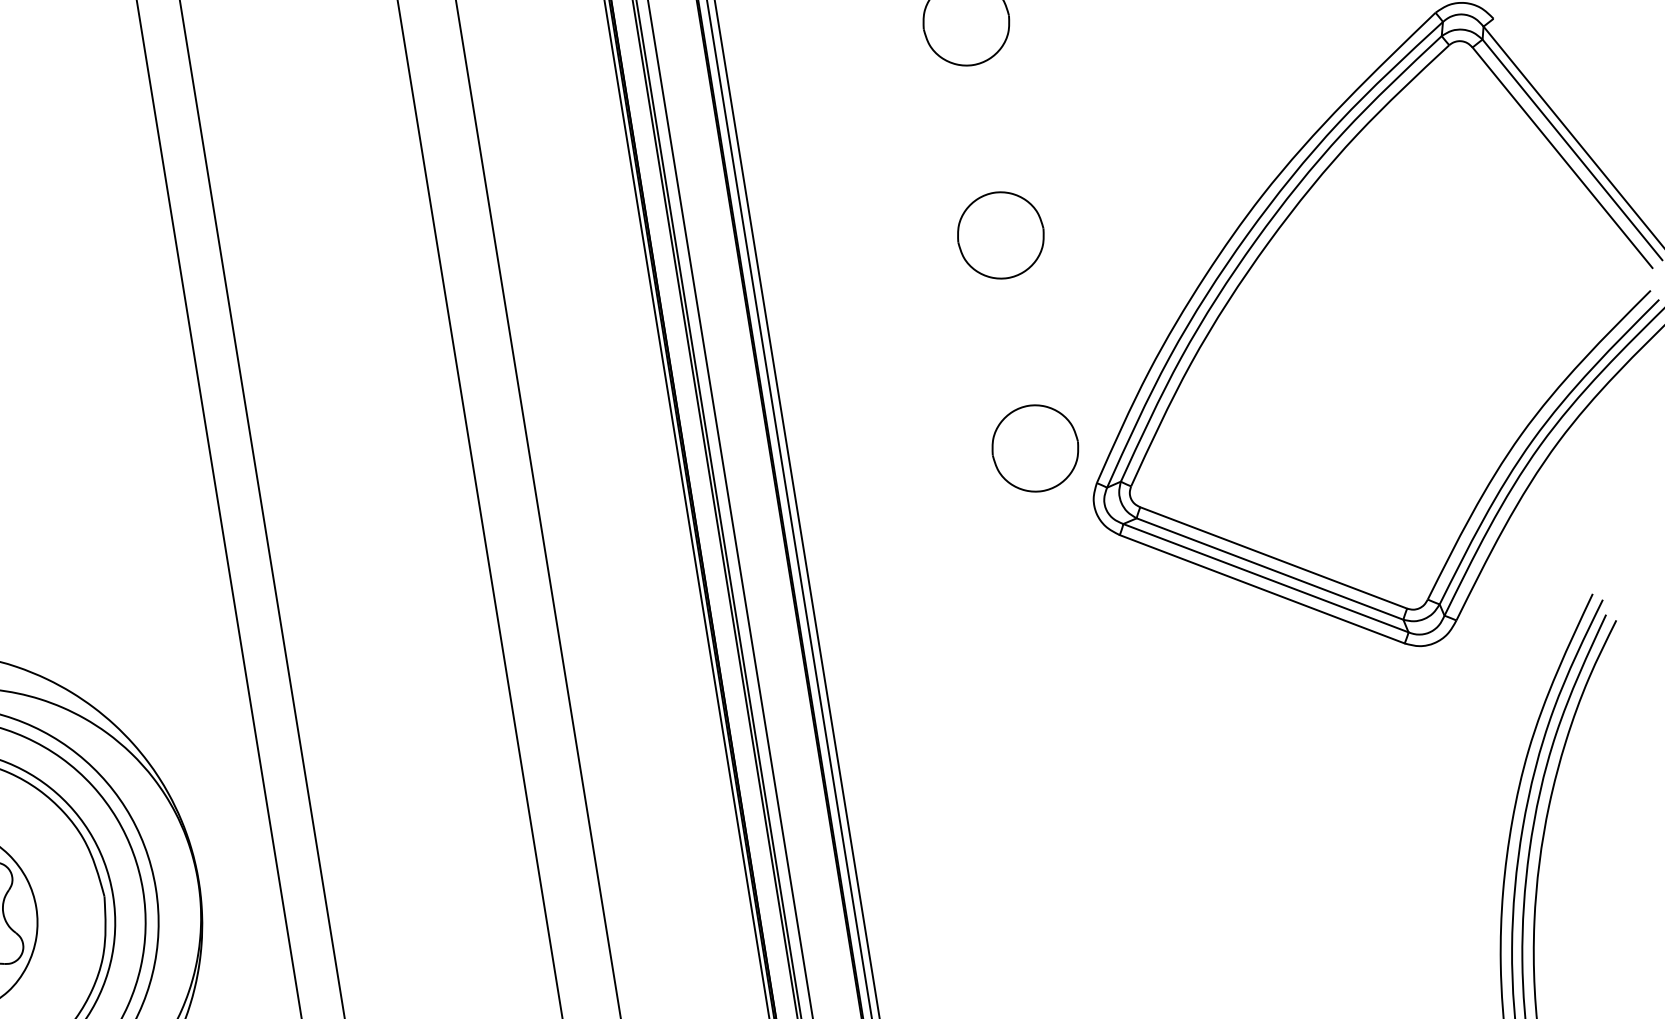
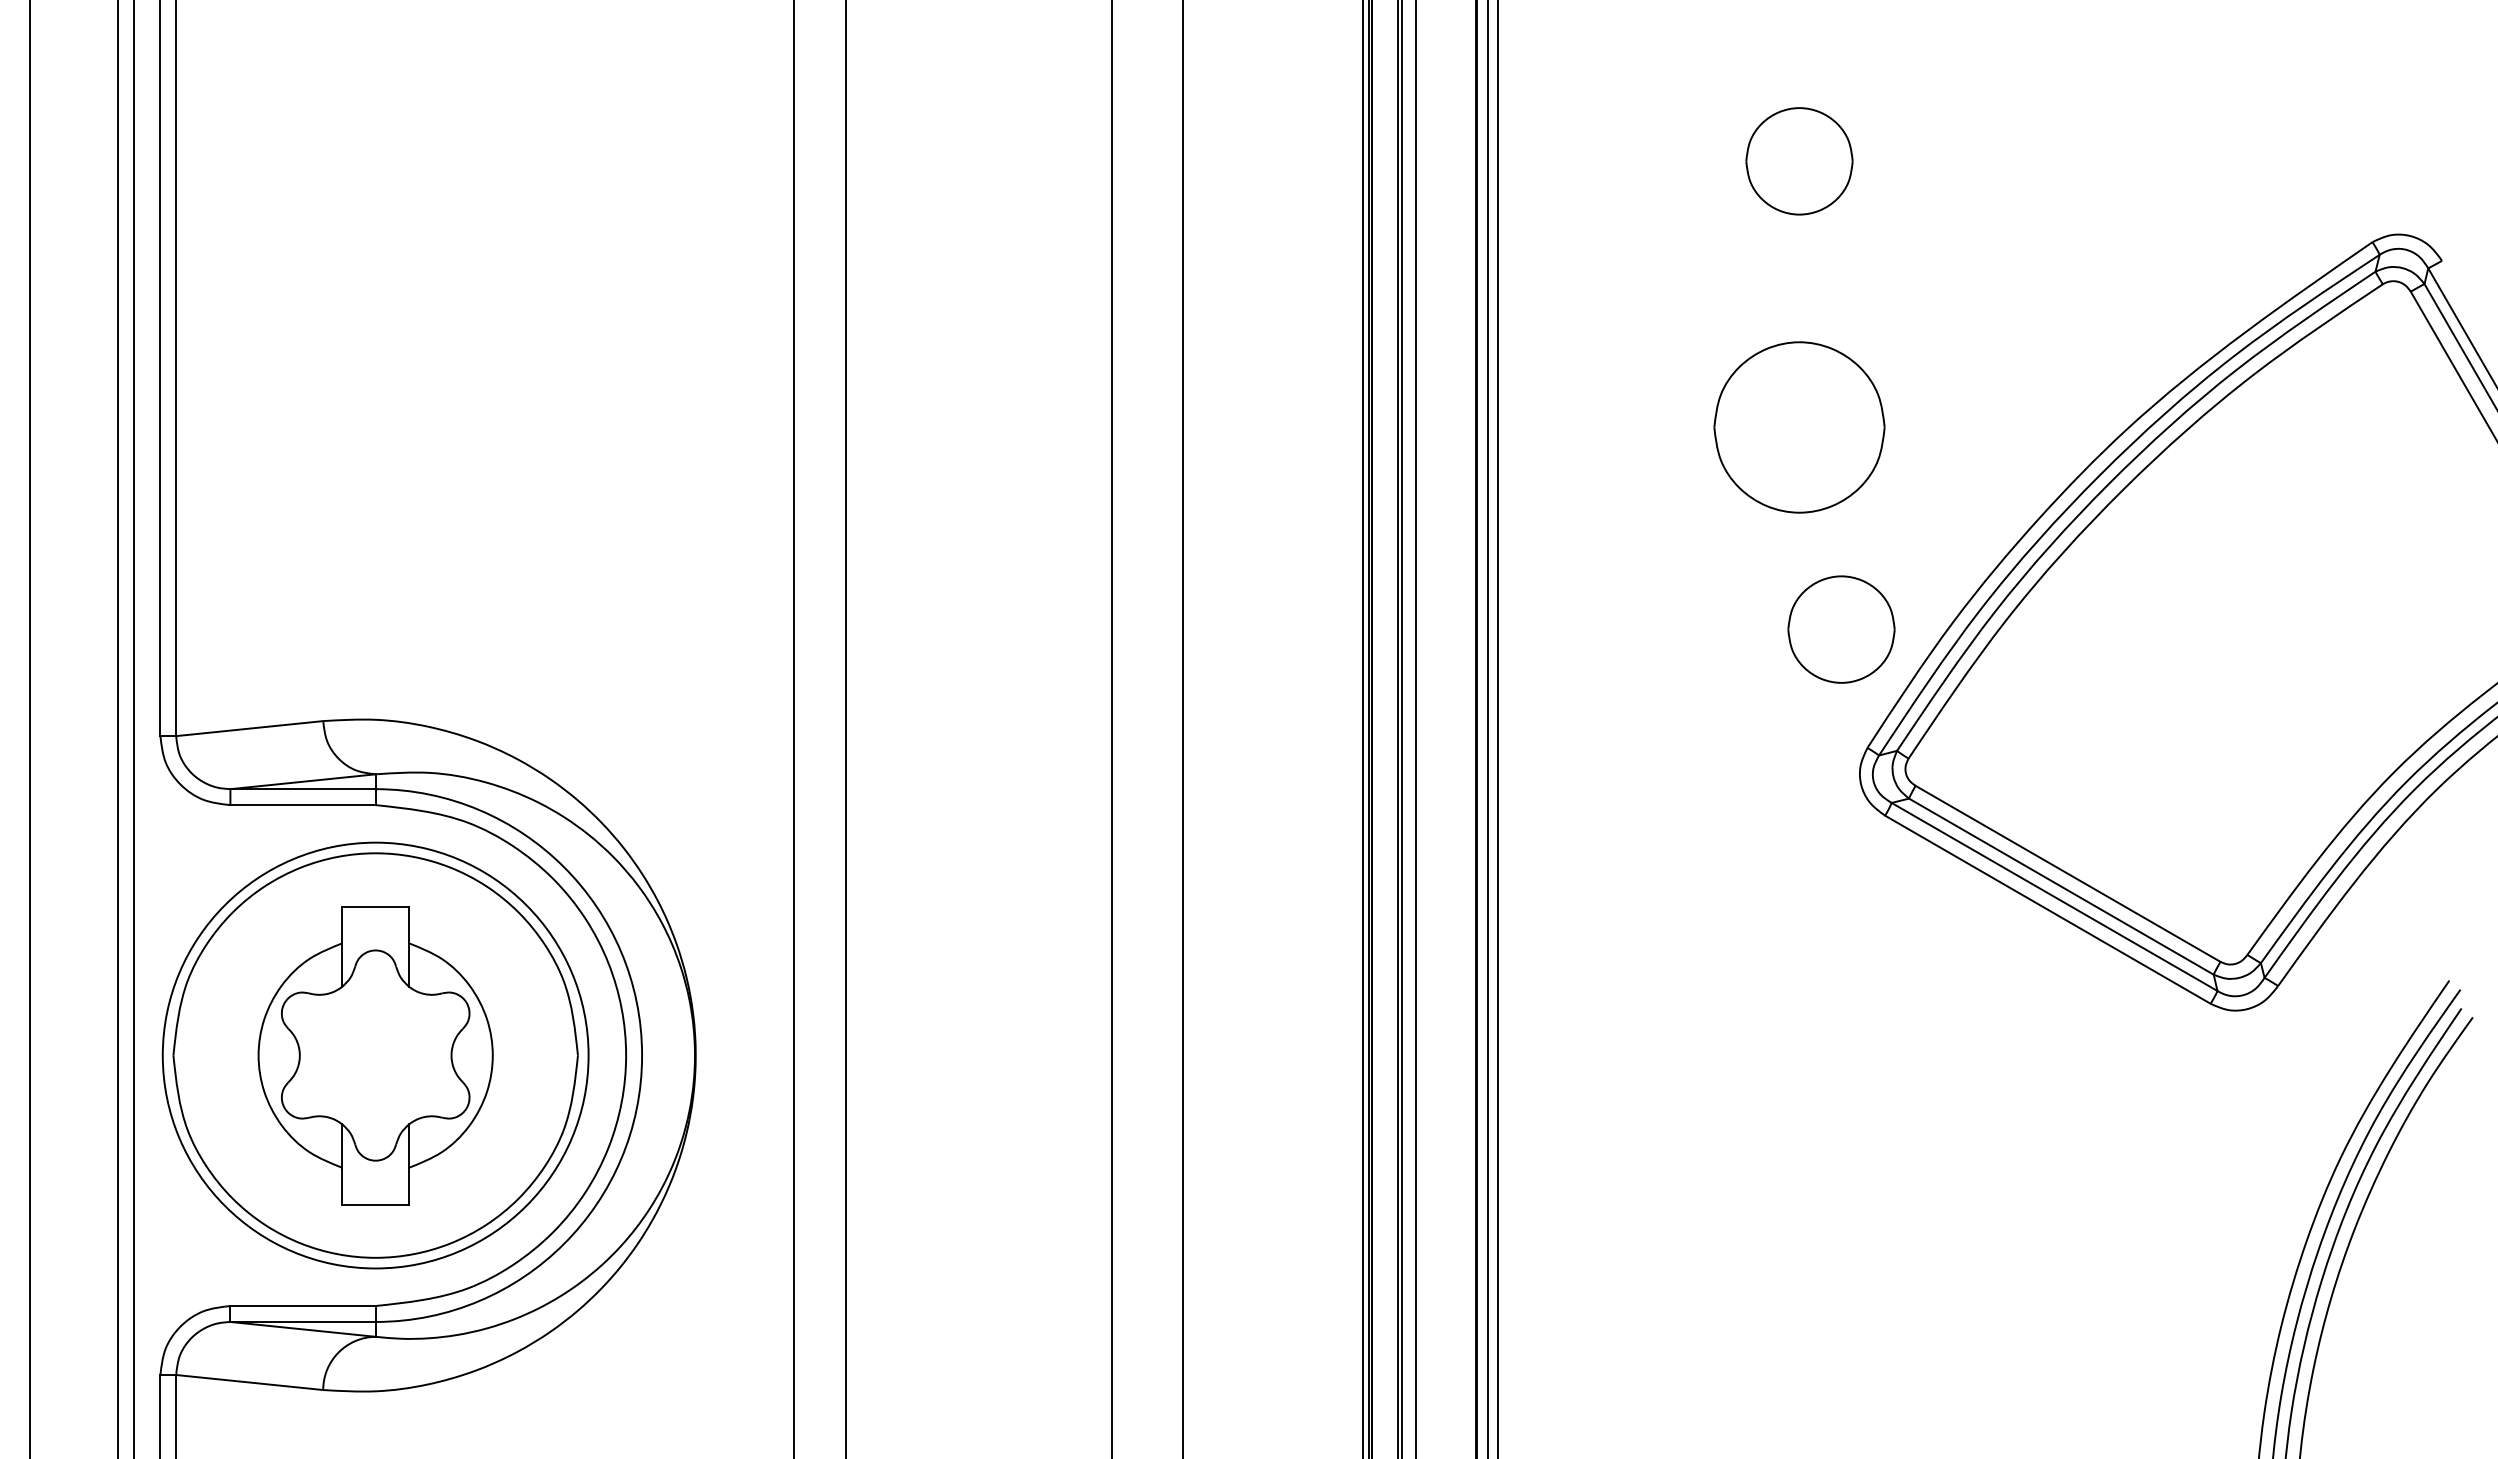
part: (1000, 235) -> (1799, 427), size x1.6
part: (1035, 448) -> (1841, 629), moved

